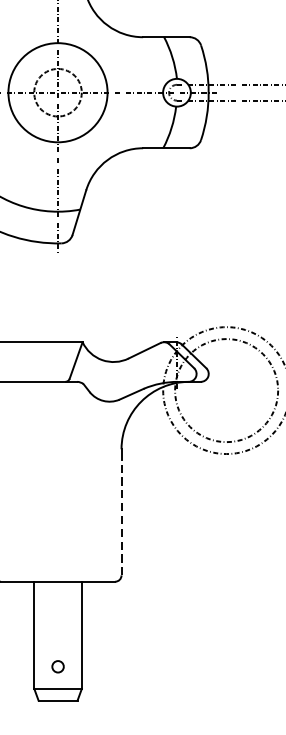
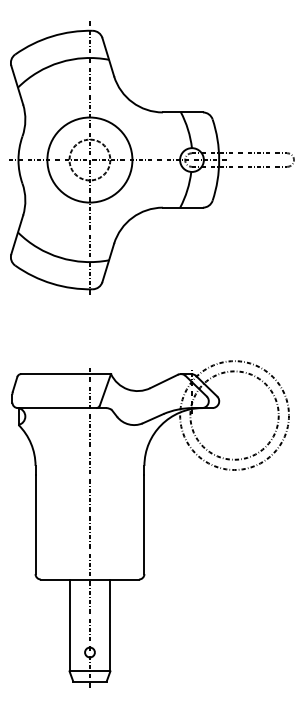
line: (121, 517) -> (144, 524), dashed -> solid
line: (57, 521) -> (89, 527), added

